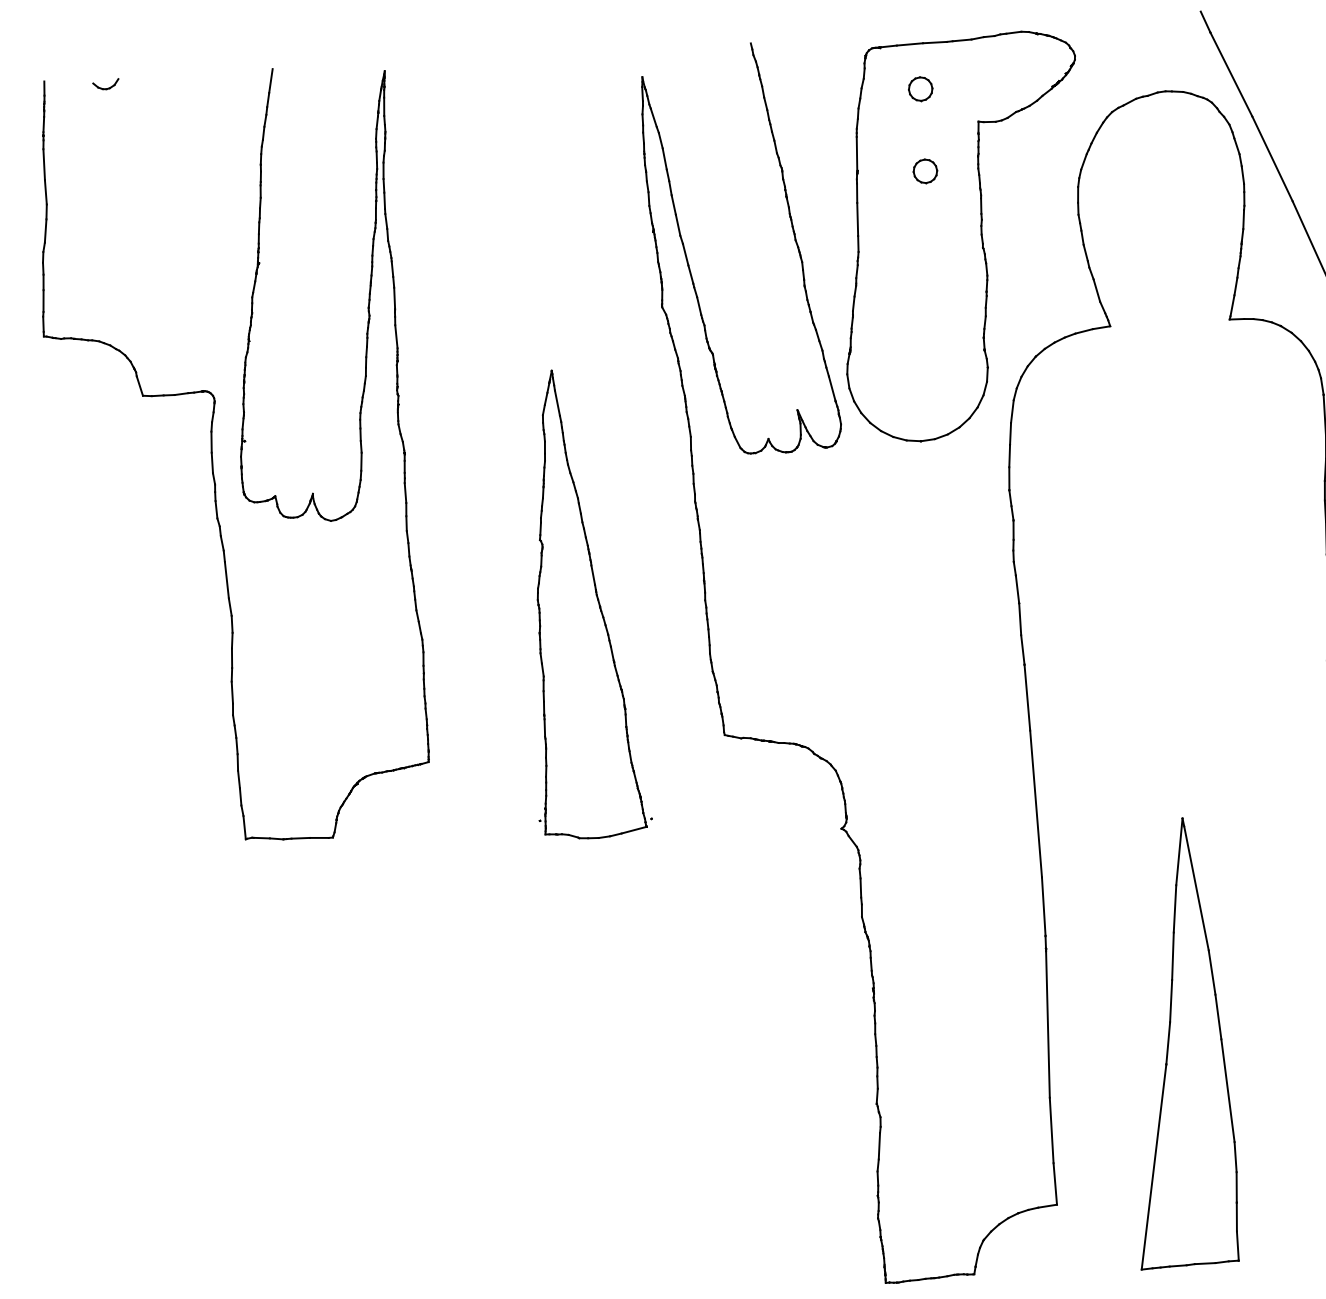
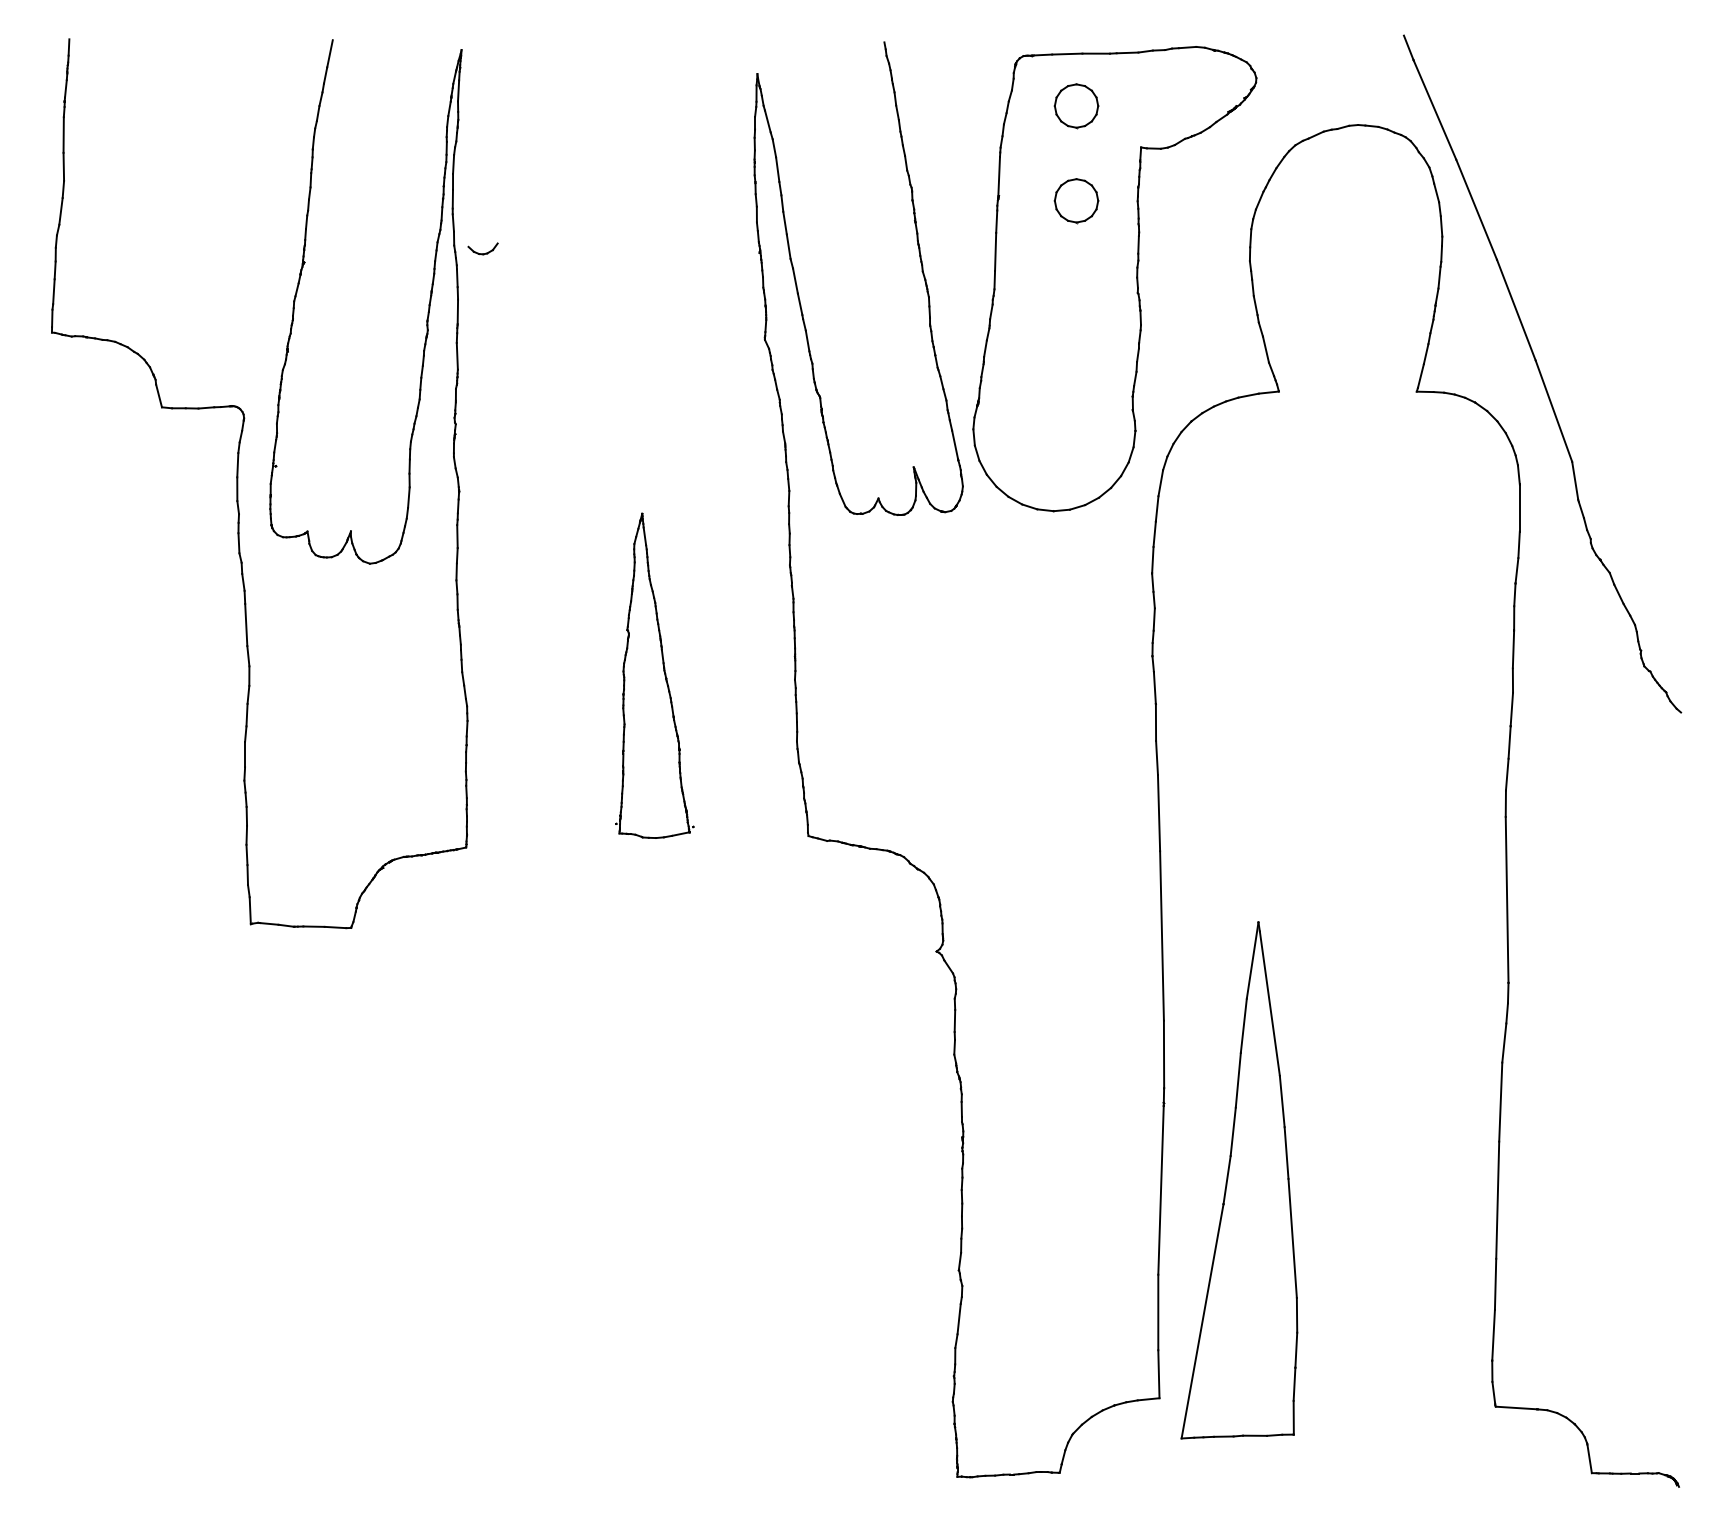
part: (105, 84) -> (482, 248), moved
part: (920, 89) -> (1076, 106), size x1.6
part: (925, 171) -> (1076, 201), size x1.6
part: (583, 603) -> (654, 675), size x0.6
part: (1178, 1043) -> (1239, 1180), moved

